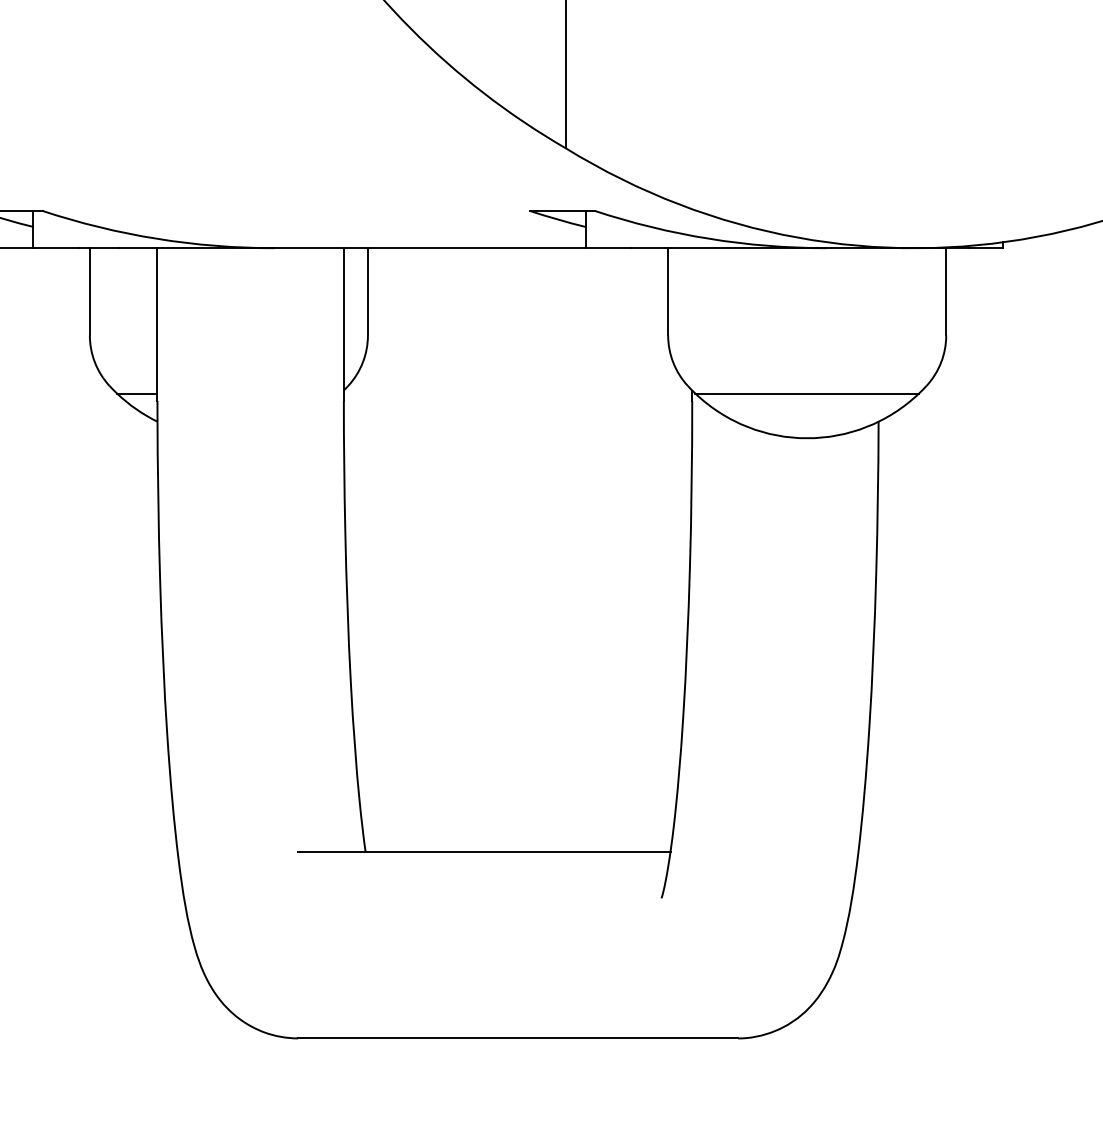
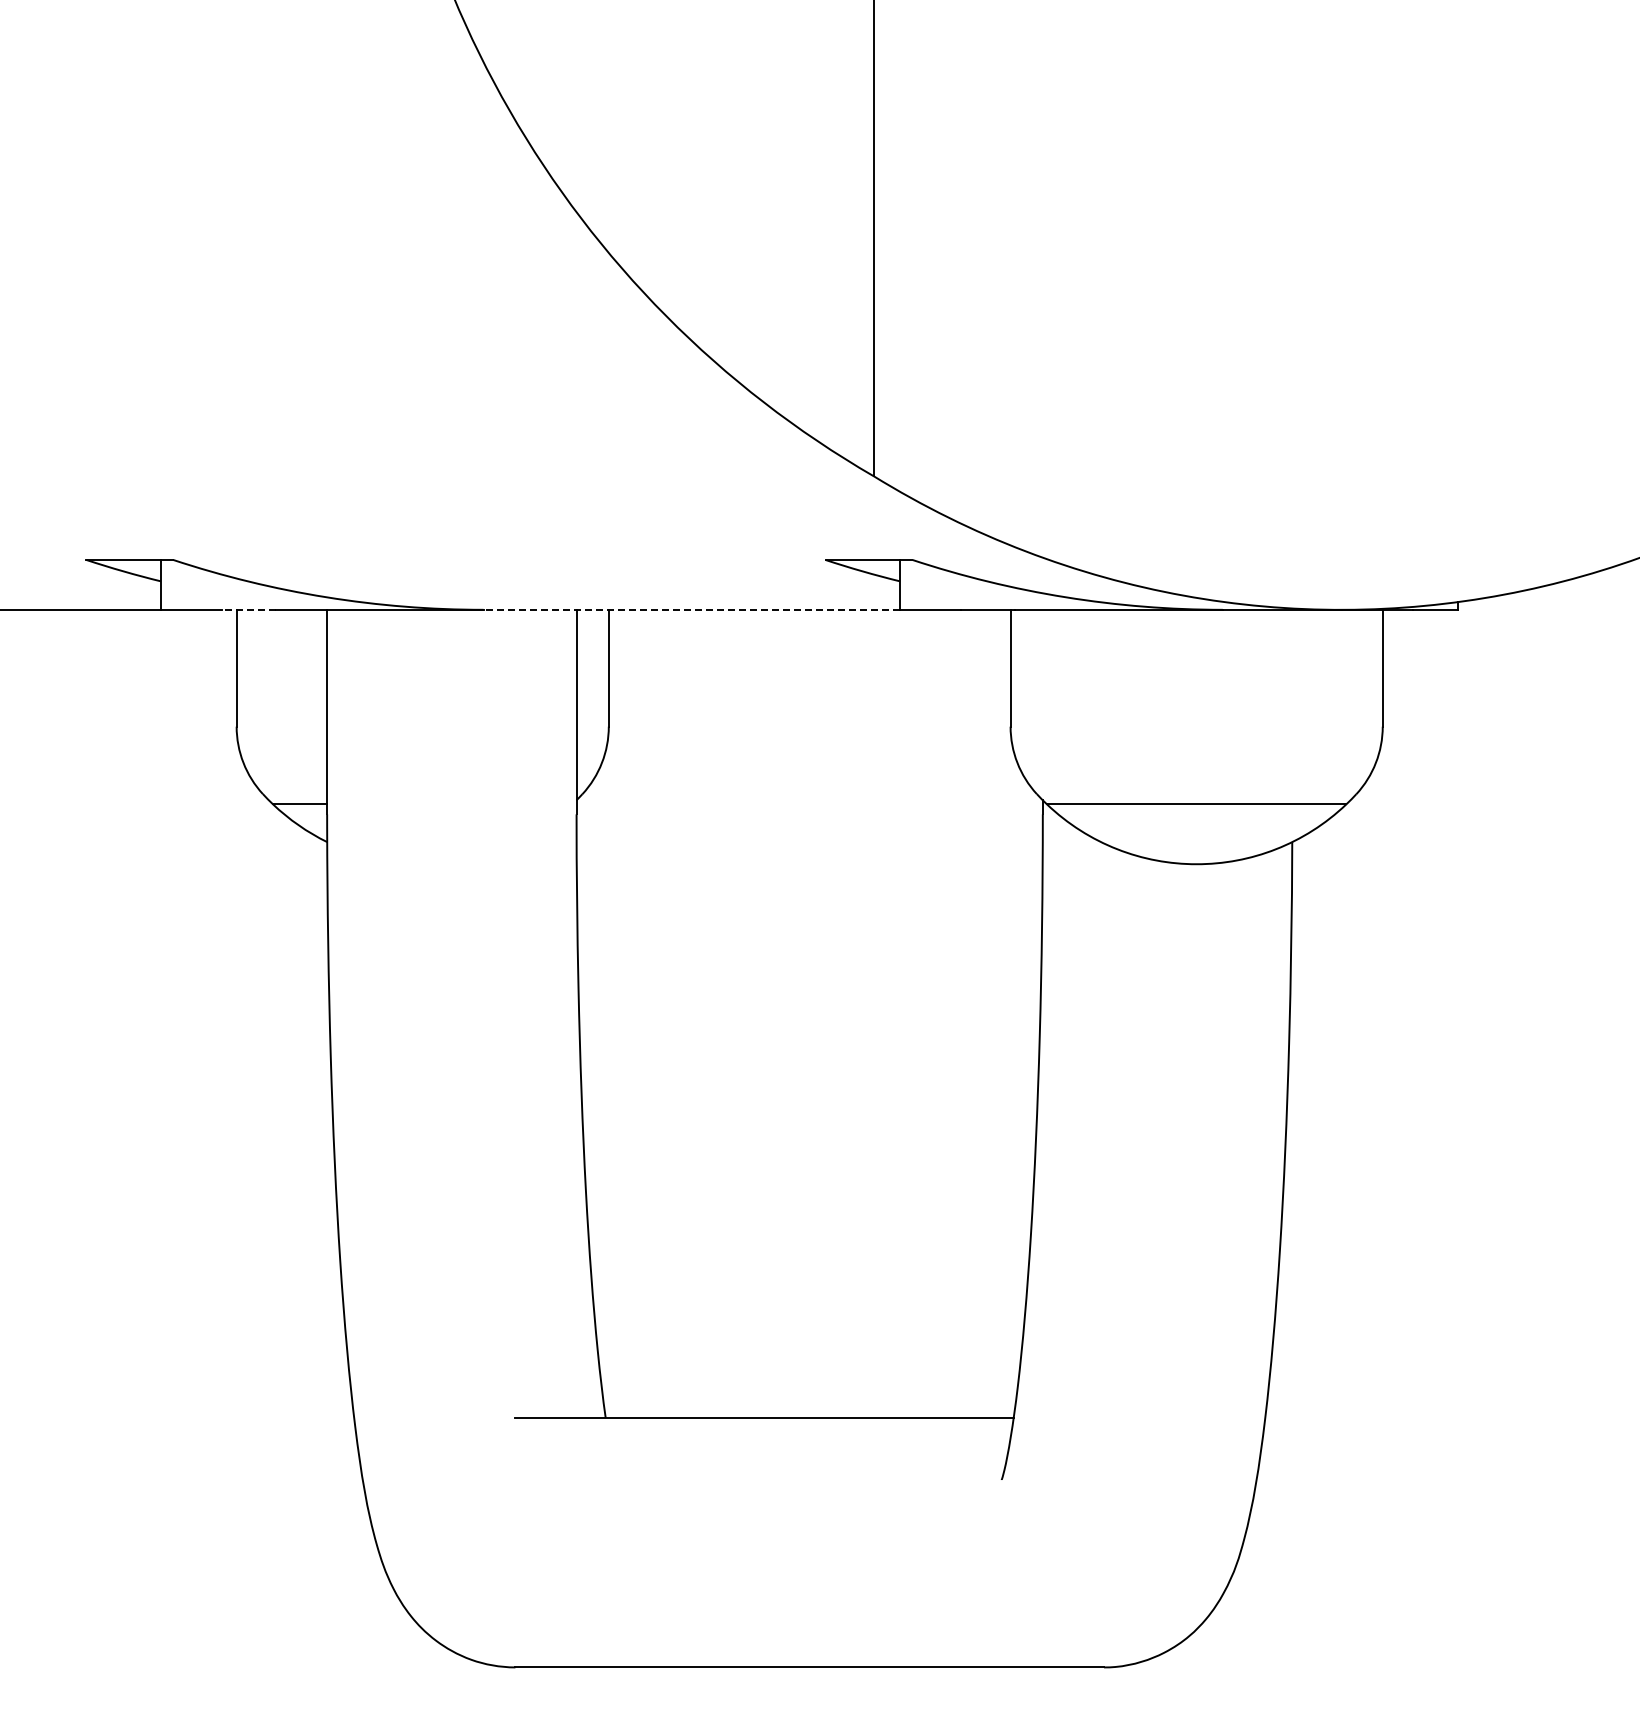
line: (98, 247) -> (248, 609), solid -> dashed
line: (429, 247) -> (691, 609), solid -> dashed

